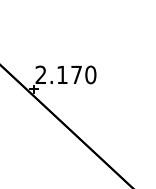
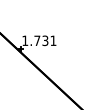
text: (66, 74) -> (39, 40), 2.170 -> 1.731

